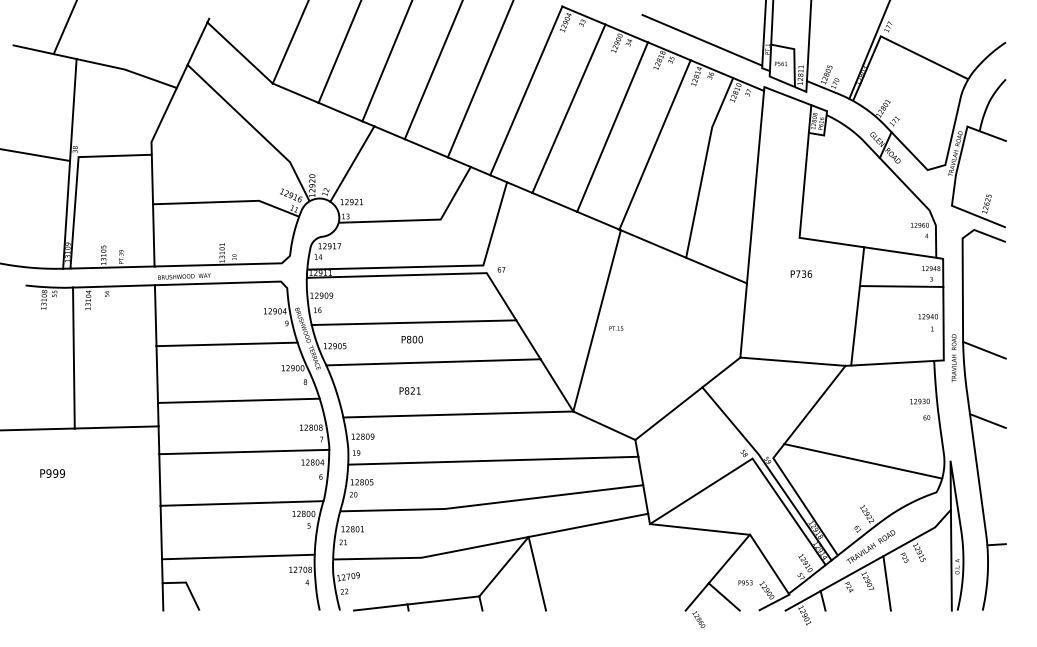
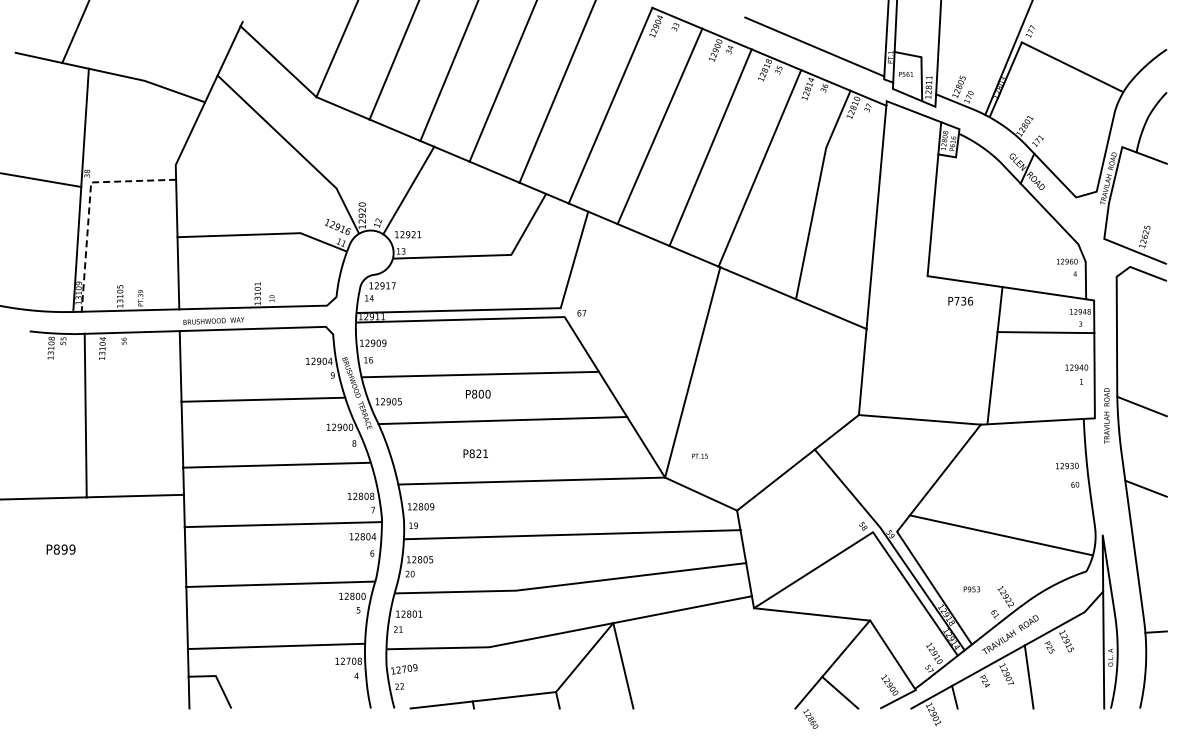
line: (77, 176) -> (89, 204), solid -> dashed
text: (801, 273) -> (960, 300), moved
text: (615, 327) -> (699, 455), moved
text: (48, 473) -> (56, 549), P999 -> P899
text: (745, 582) -> (971, 589), moved

